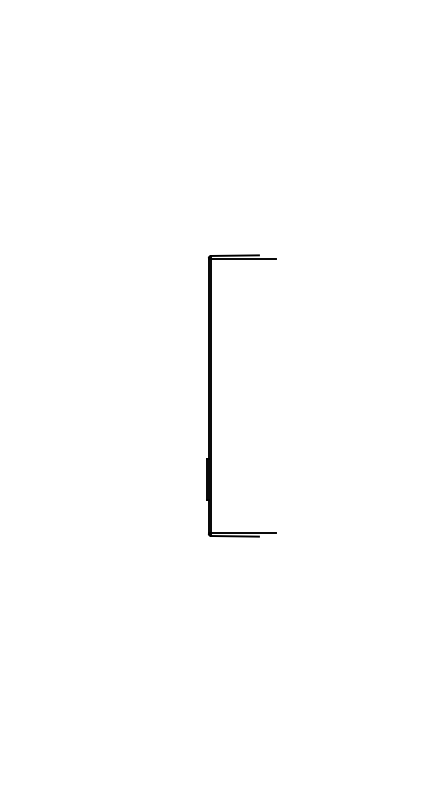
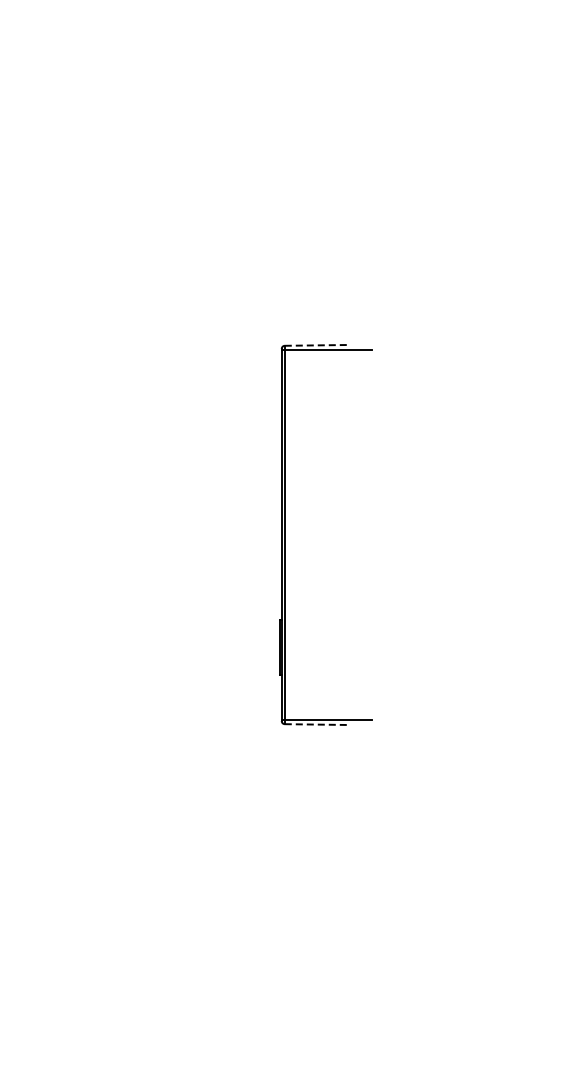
line: (235, 255) -> (317, 345), solid -> dashed
line: (235, 536) -> (317, 724), solid -> dashed

